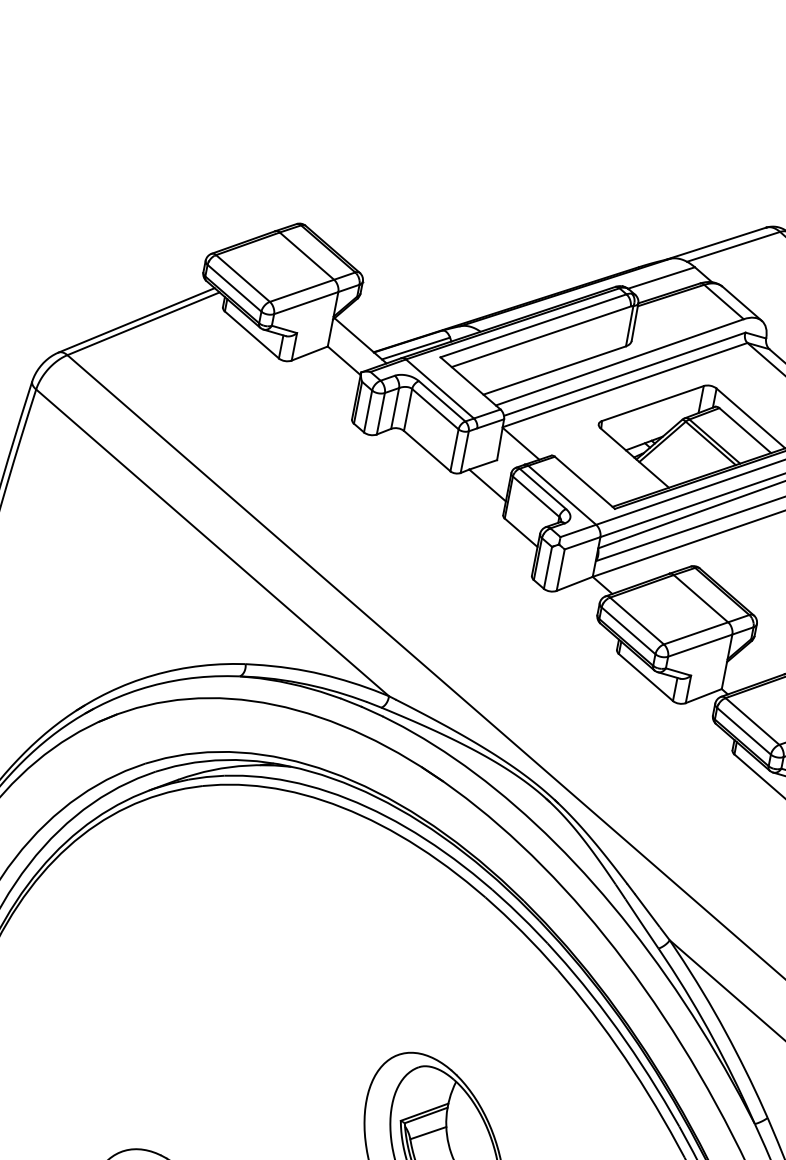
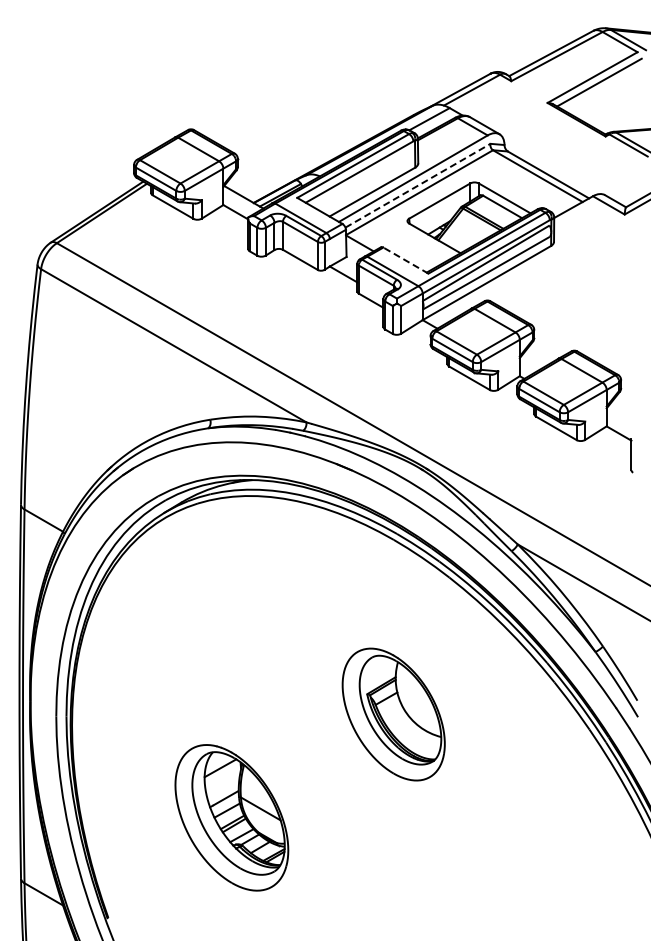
line: (625, 374) -> (418, 185), solid -> dashed
line: (584, 482) -> (405, 260), solid -> dashed

